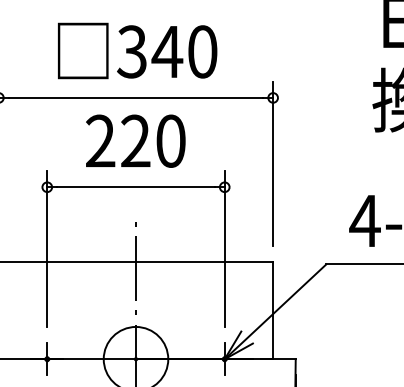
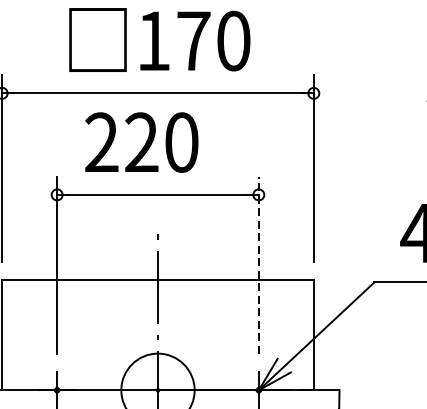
text: (150, 51) -> (174, 40), 340 -> 170
text: (135, 140) -> (141, 141), moved
line: (224, 249) -> (258, 265), solid -> dashed

